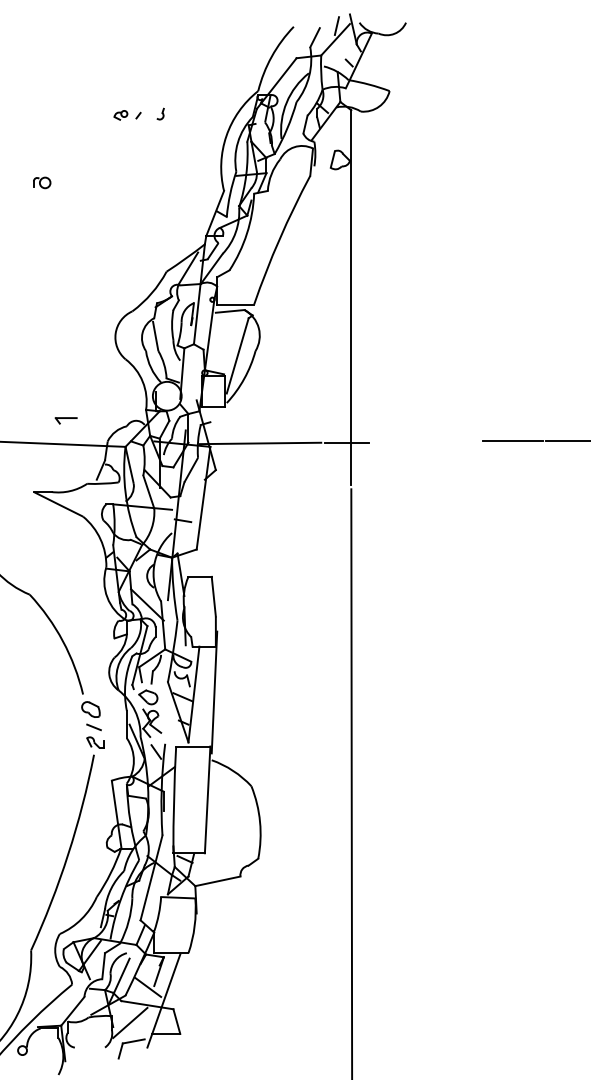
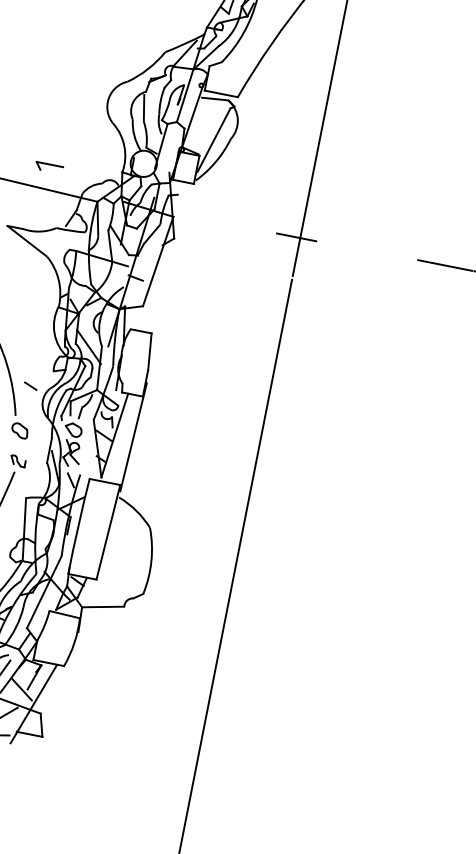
part: (65, 420) -> (48, 167), size x1.4
line: (260, 443) -> (218, 222), removed
line: (93, 727) -> (30, 386), moved

